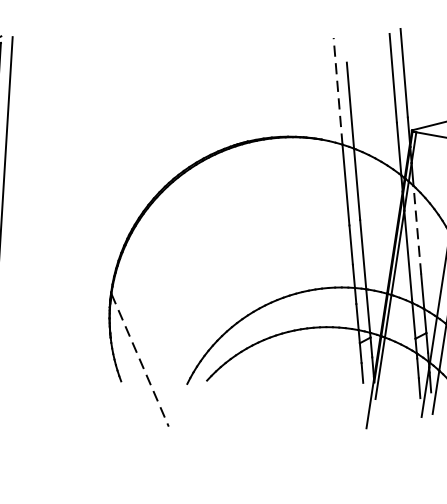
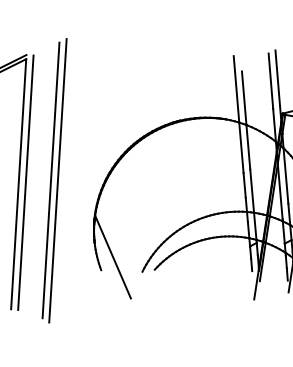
line: (338, 89) -> (236, 88), dashed -> solid
line: (416, 229) -> (285, 175), dashed -> solid
line: (39, 237) -> (50, 180), added
line: (51, 237) -> (57, 180), added
line: (140, 360) -> (113, 257), dashed -> solid

